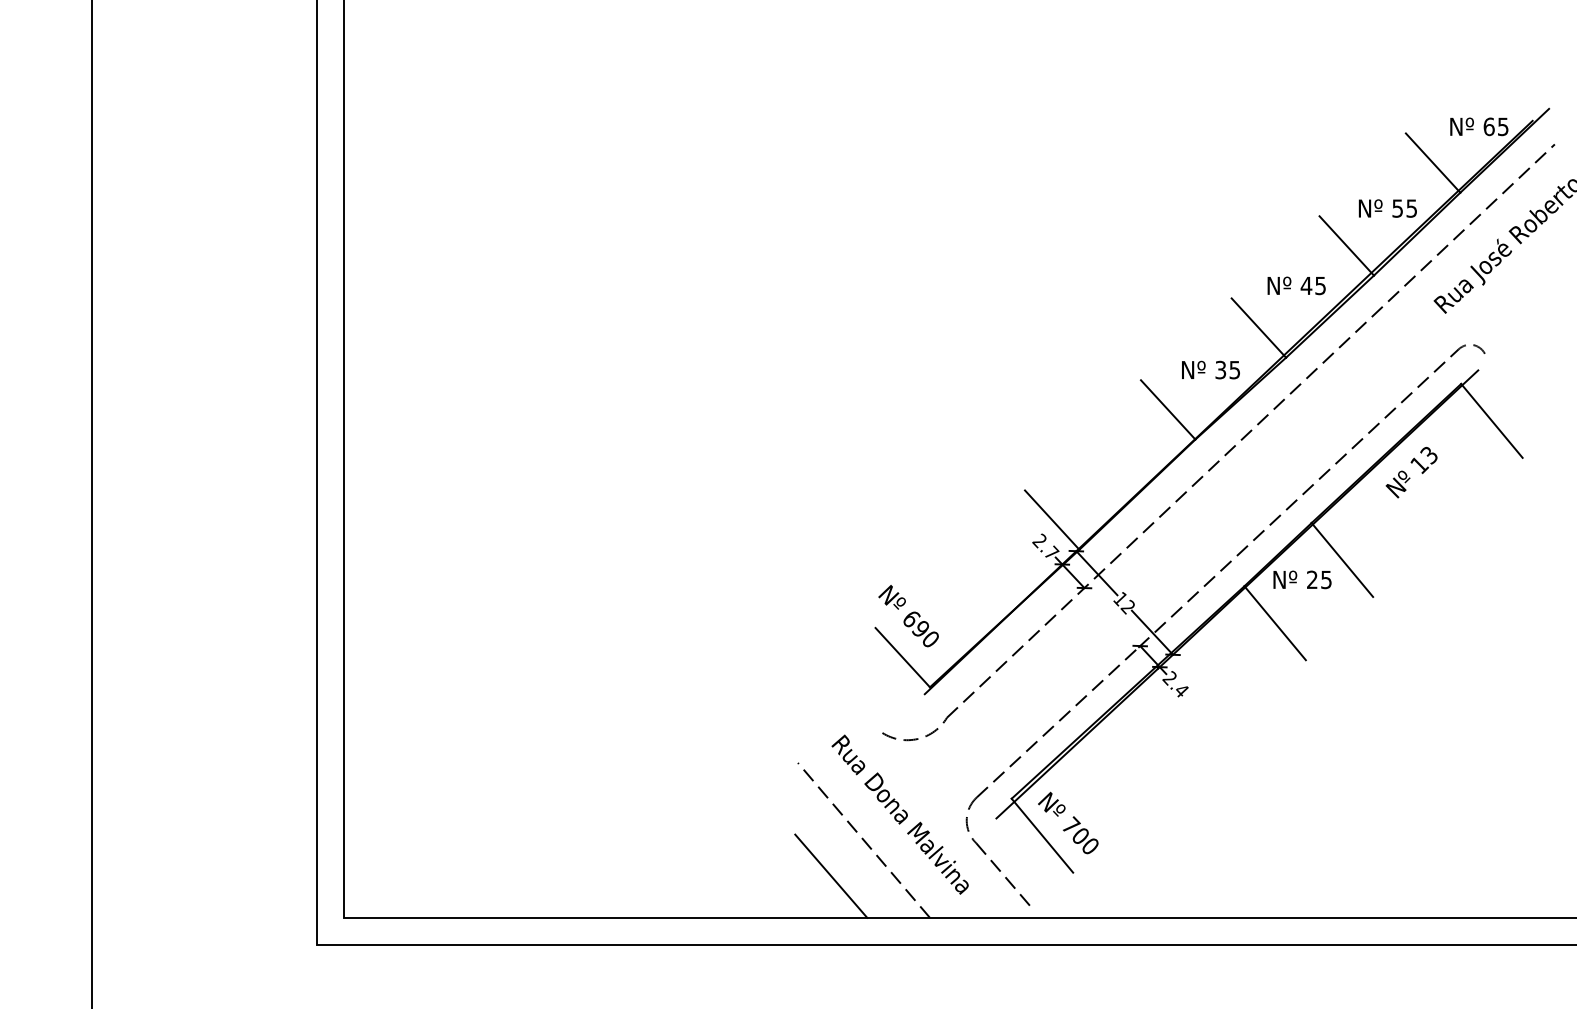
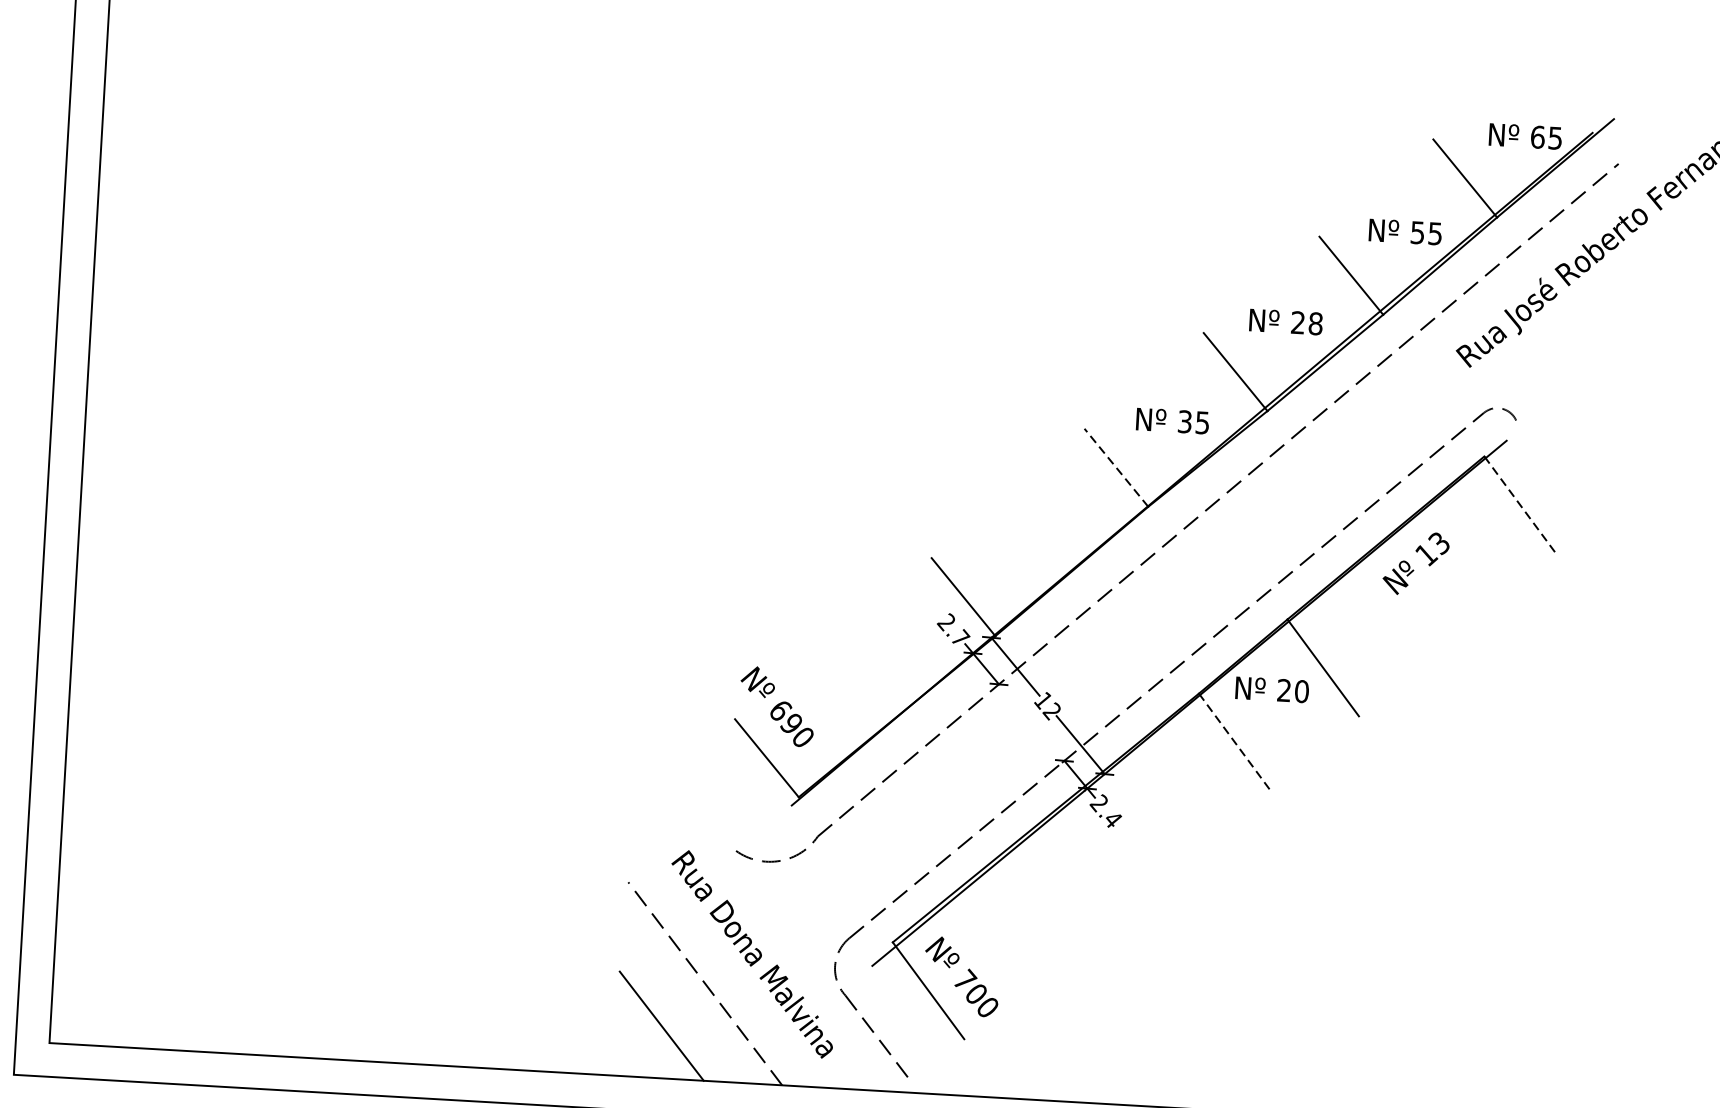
text: (1313, 285) -> (1306, 322), 45 -> 28
line: (1167, 409) -> (1115, 467), solid -> dashed
line: (1492, 421) -> (1520, 505), solid -> dashed
text: (1326, 579) -> (1301, 691), 25 -> 20
line: (1275, 623) -> (1235, 742), solid -> dashed

